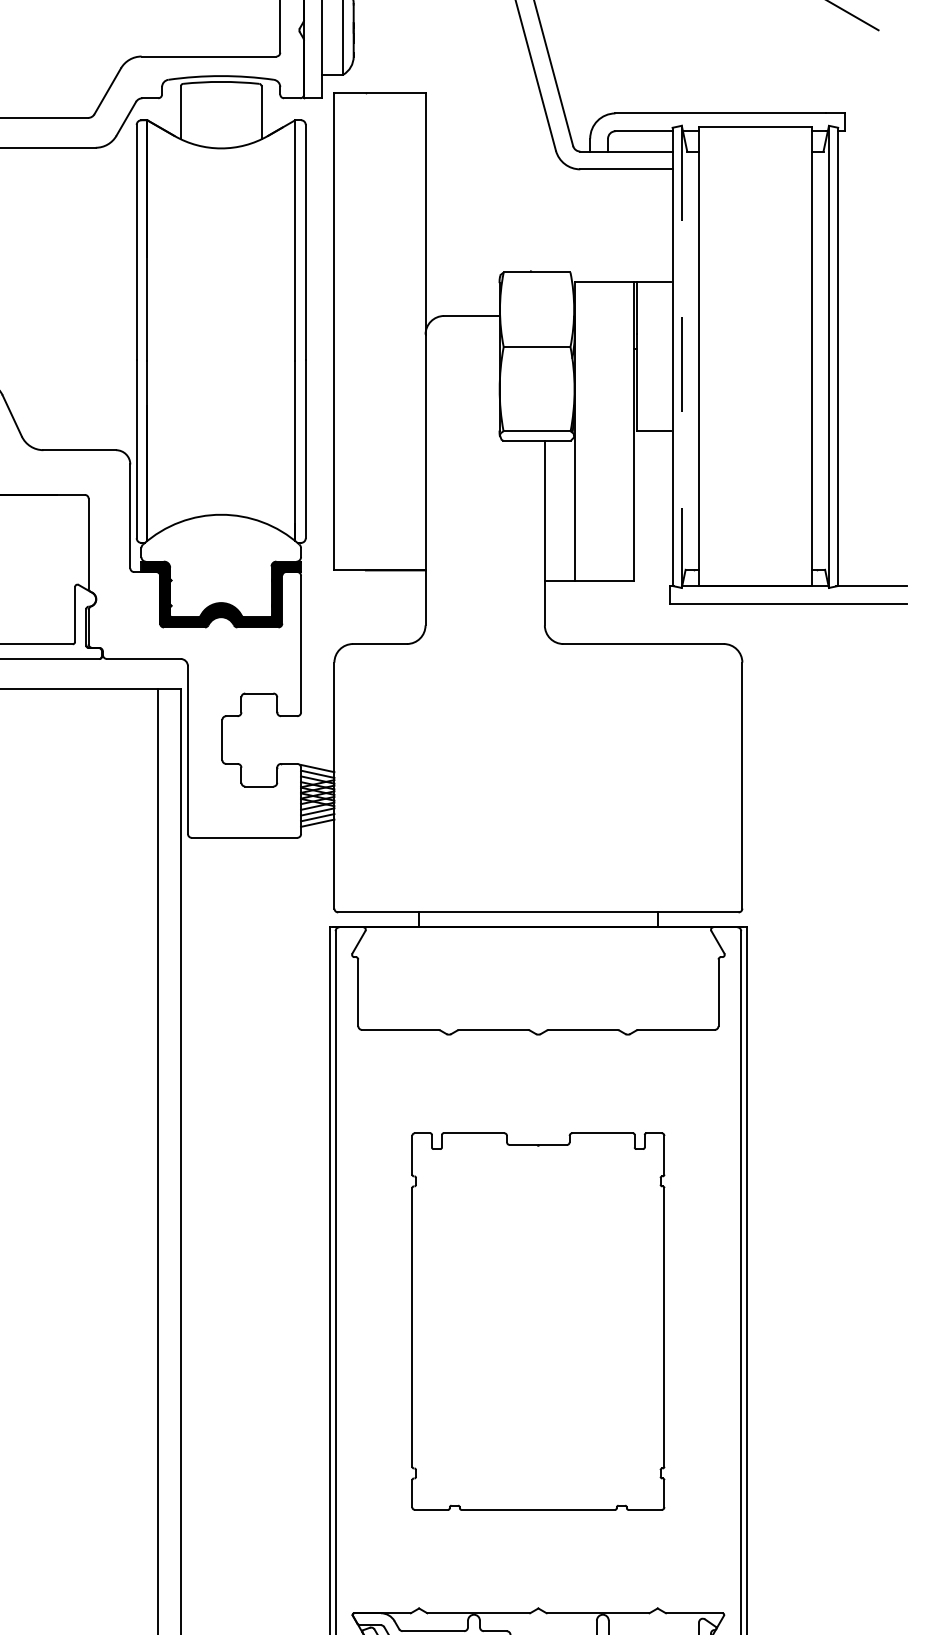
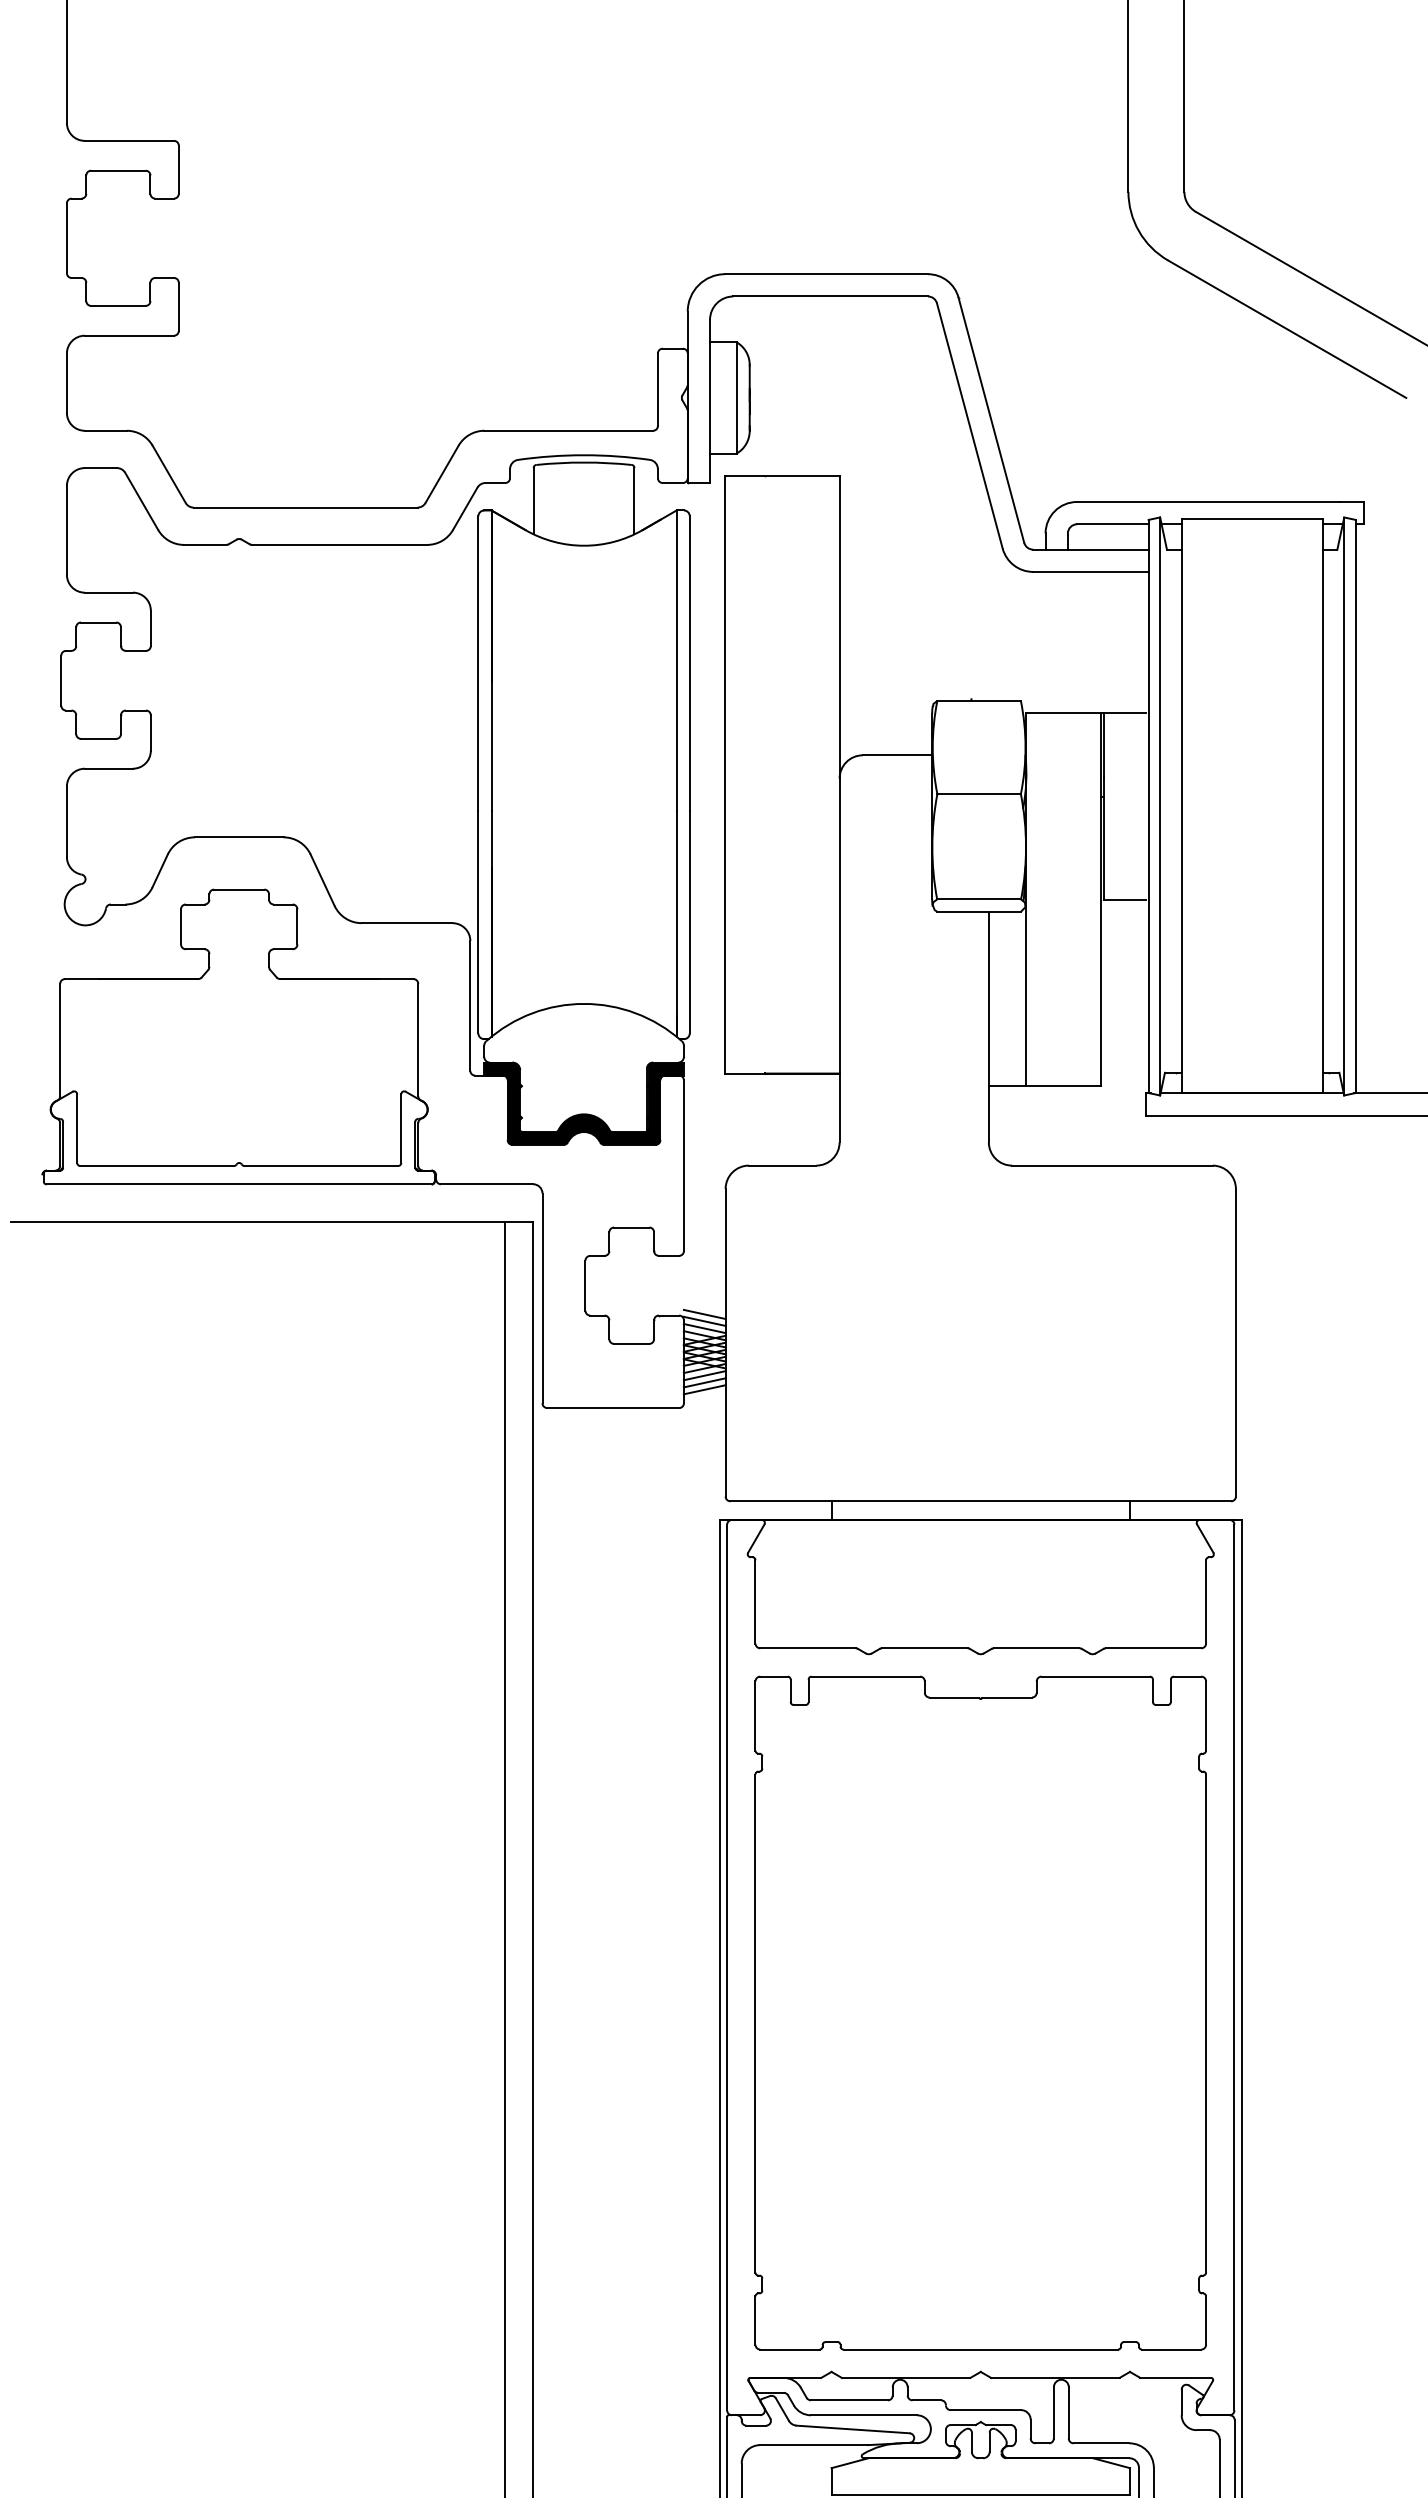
line: (682, 356) -> (1160, 806), dashed -> solid
line: (317, 763) -> (704, 1314), added
part: (538, 1321) -> (980, 2012), size x1.43

